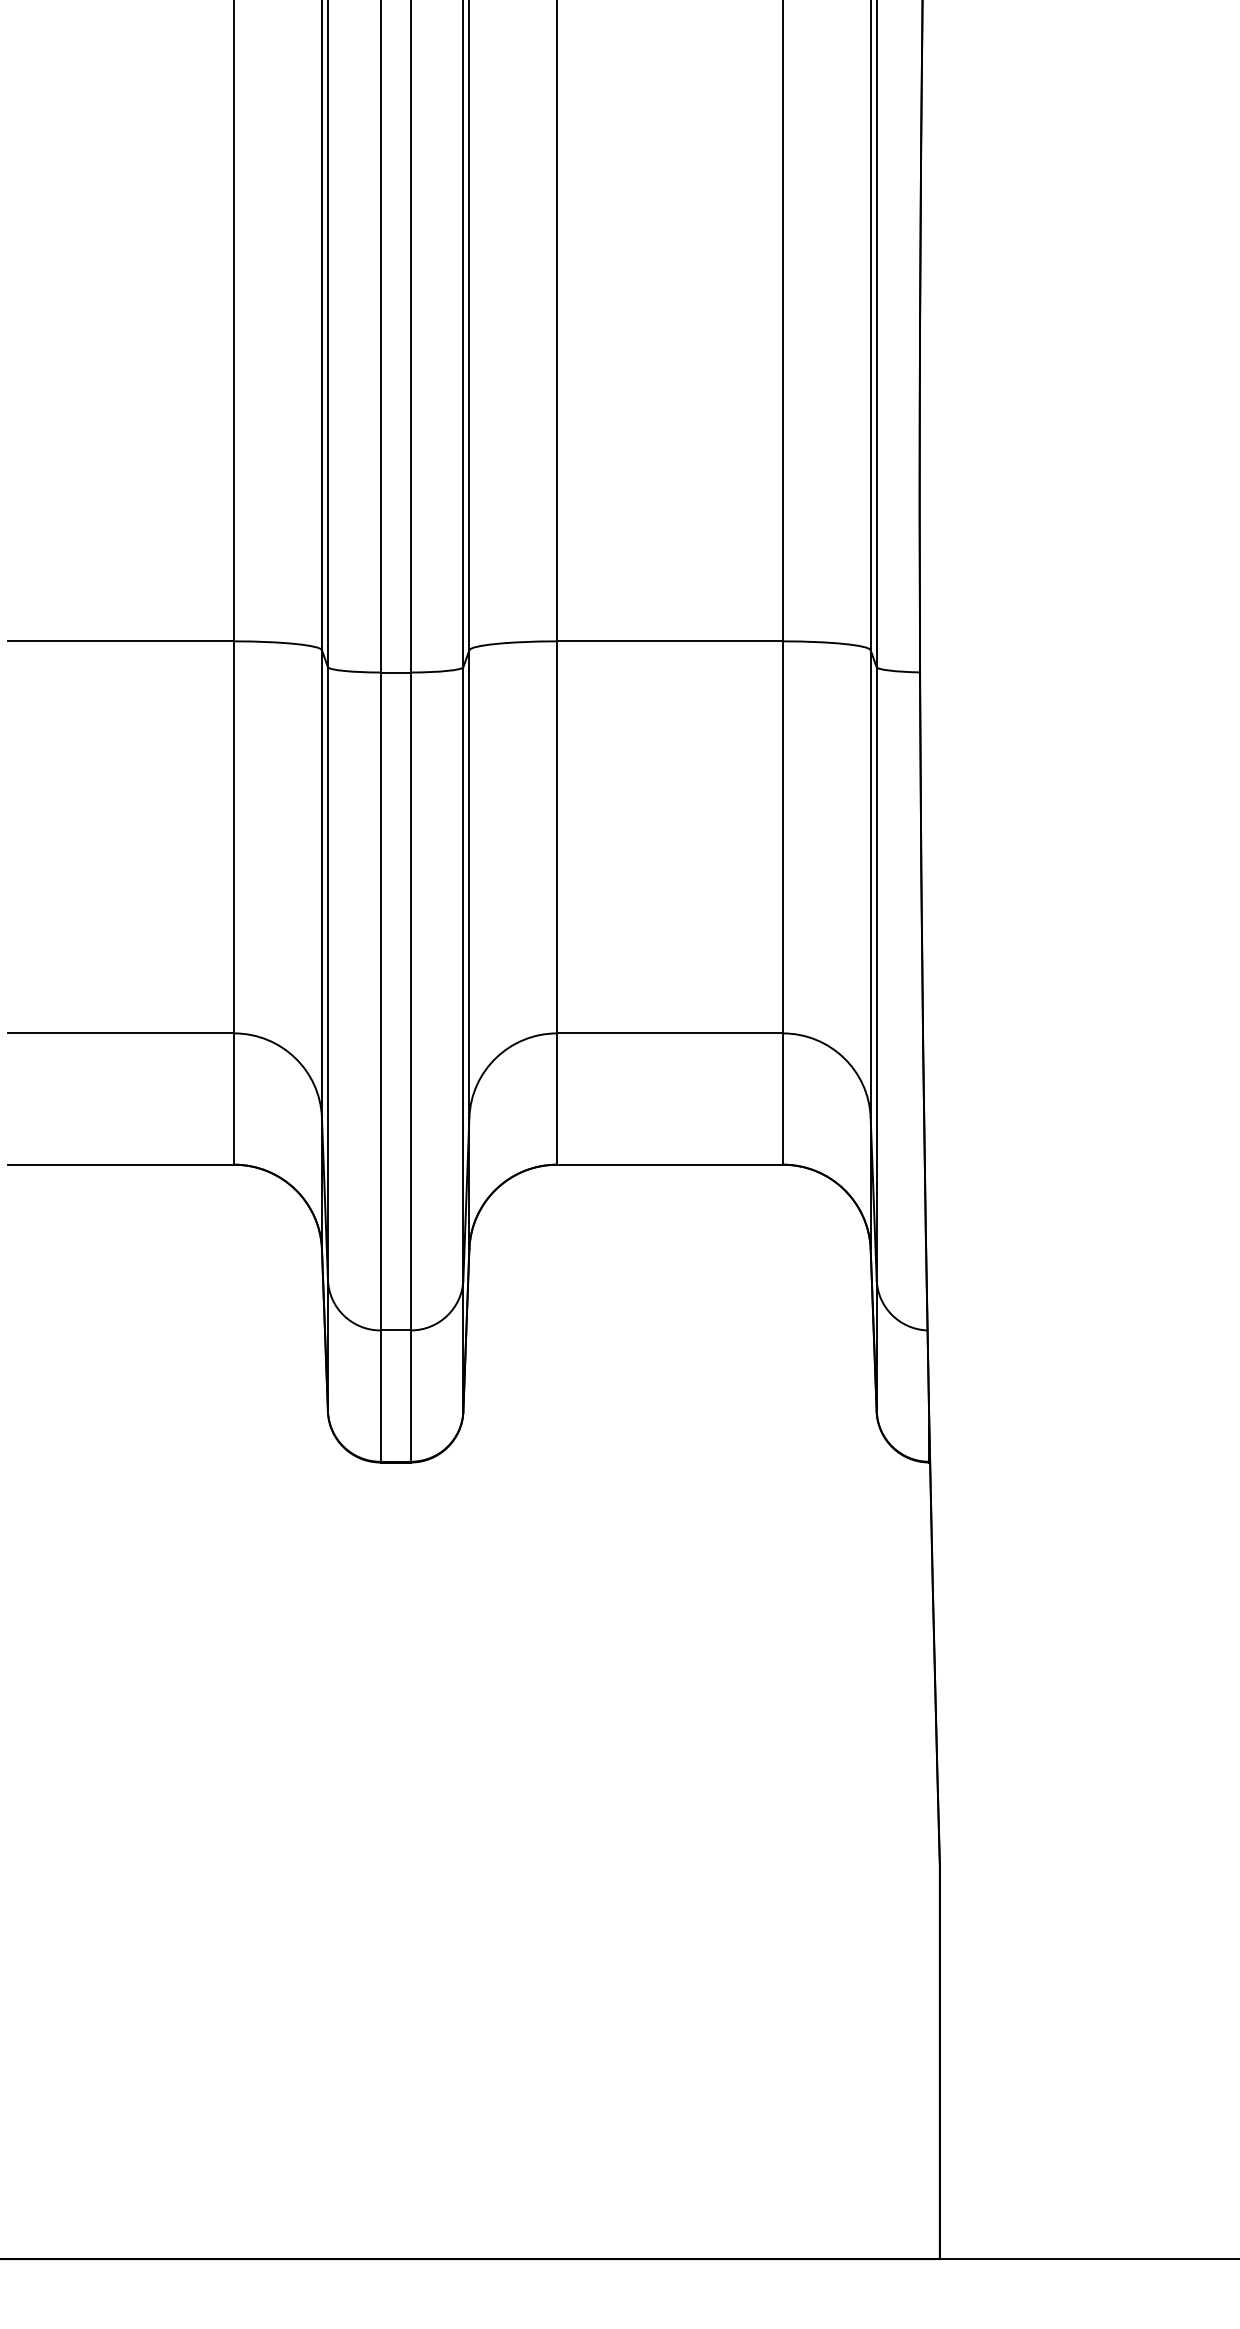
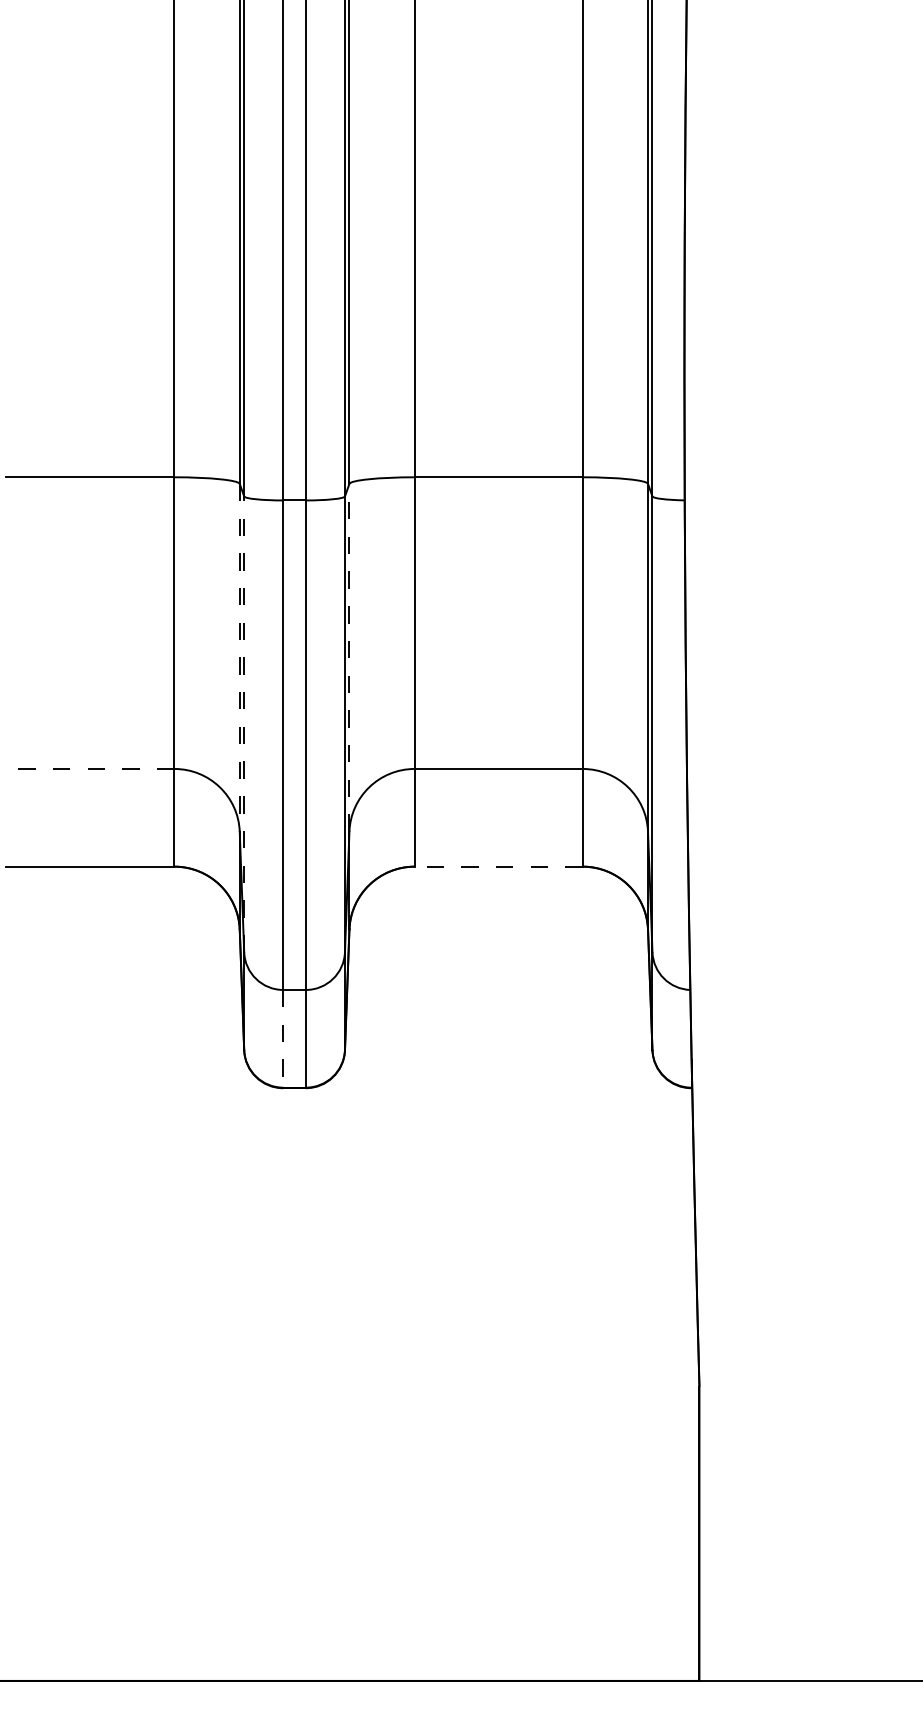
line: (321, 883) -> (239, 657), solid -> dashed
line: (469, 883) -> (349, 657), solid -> dashed
line: (327, 973) -> (243, 724), solid -> dashed
line: (121, 1033) -> (90, 769), solid -> dashed
line: (670, 1164) -> (499, 866), solid -> dashed
line: (380, 1396) -> (283, 1039), solid -> dashed

